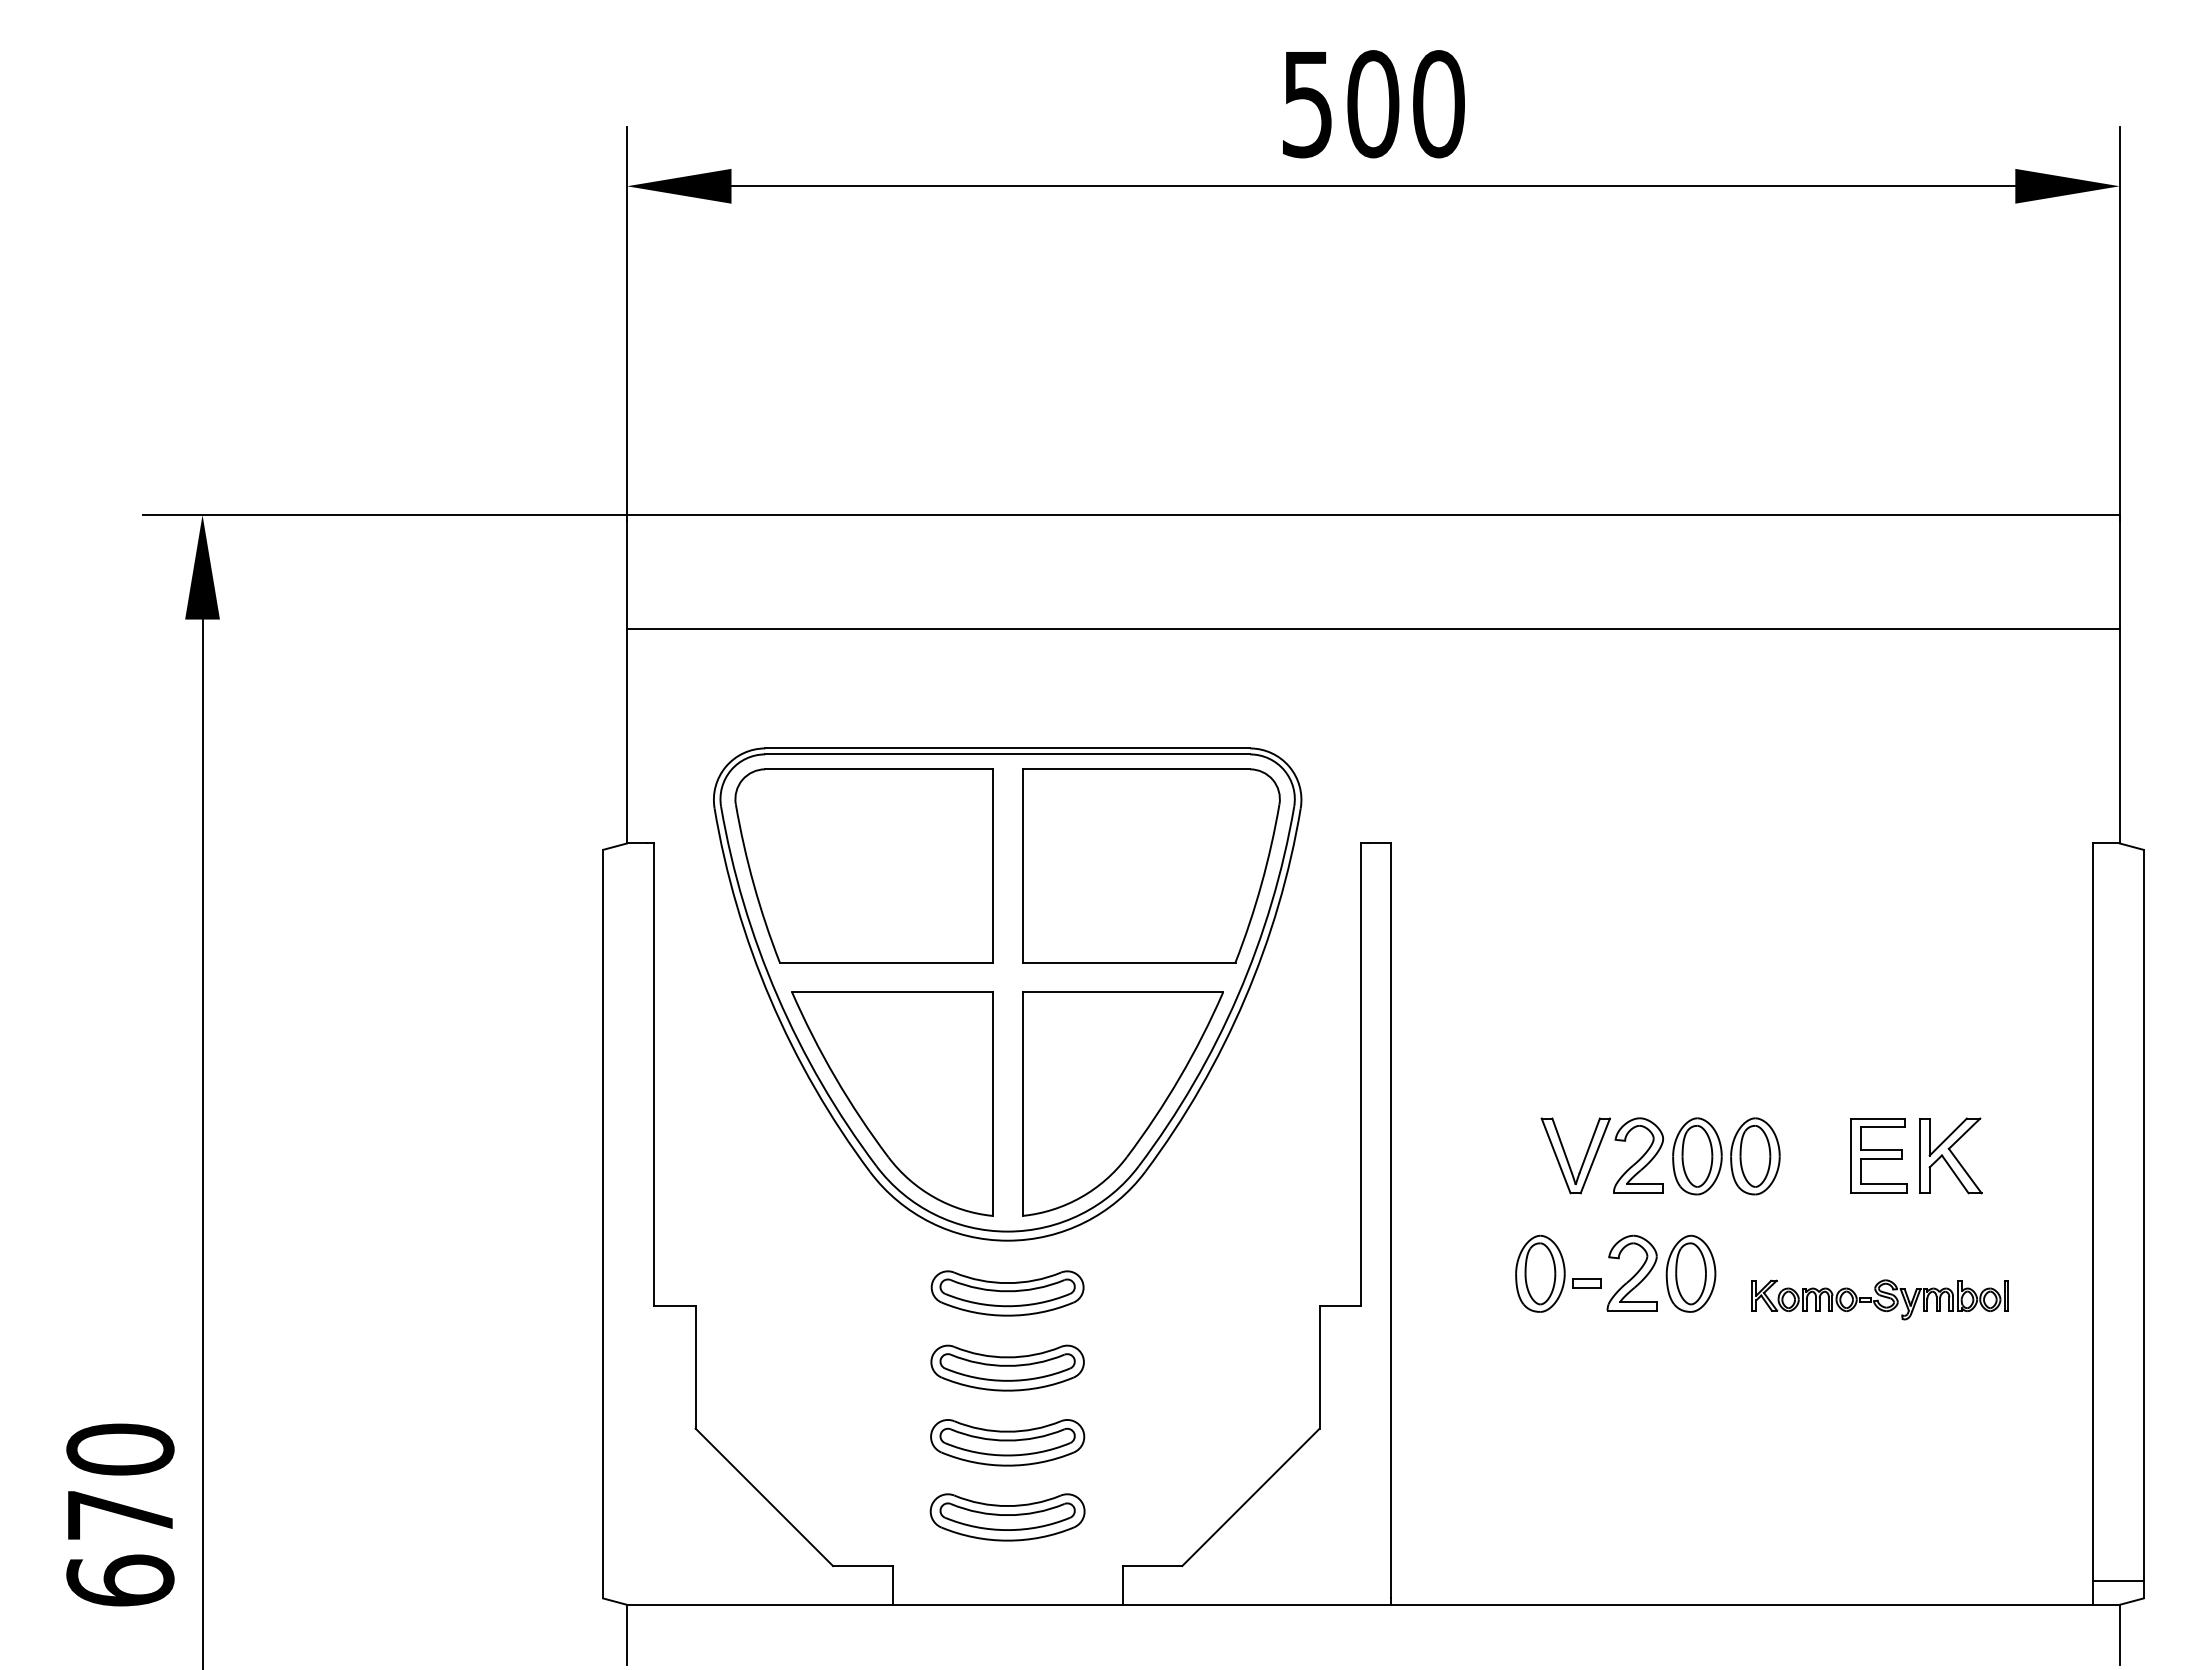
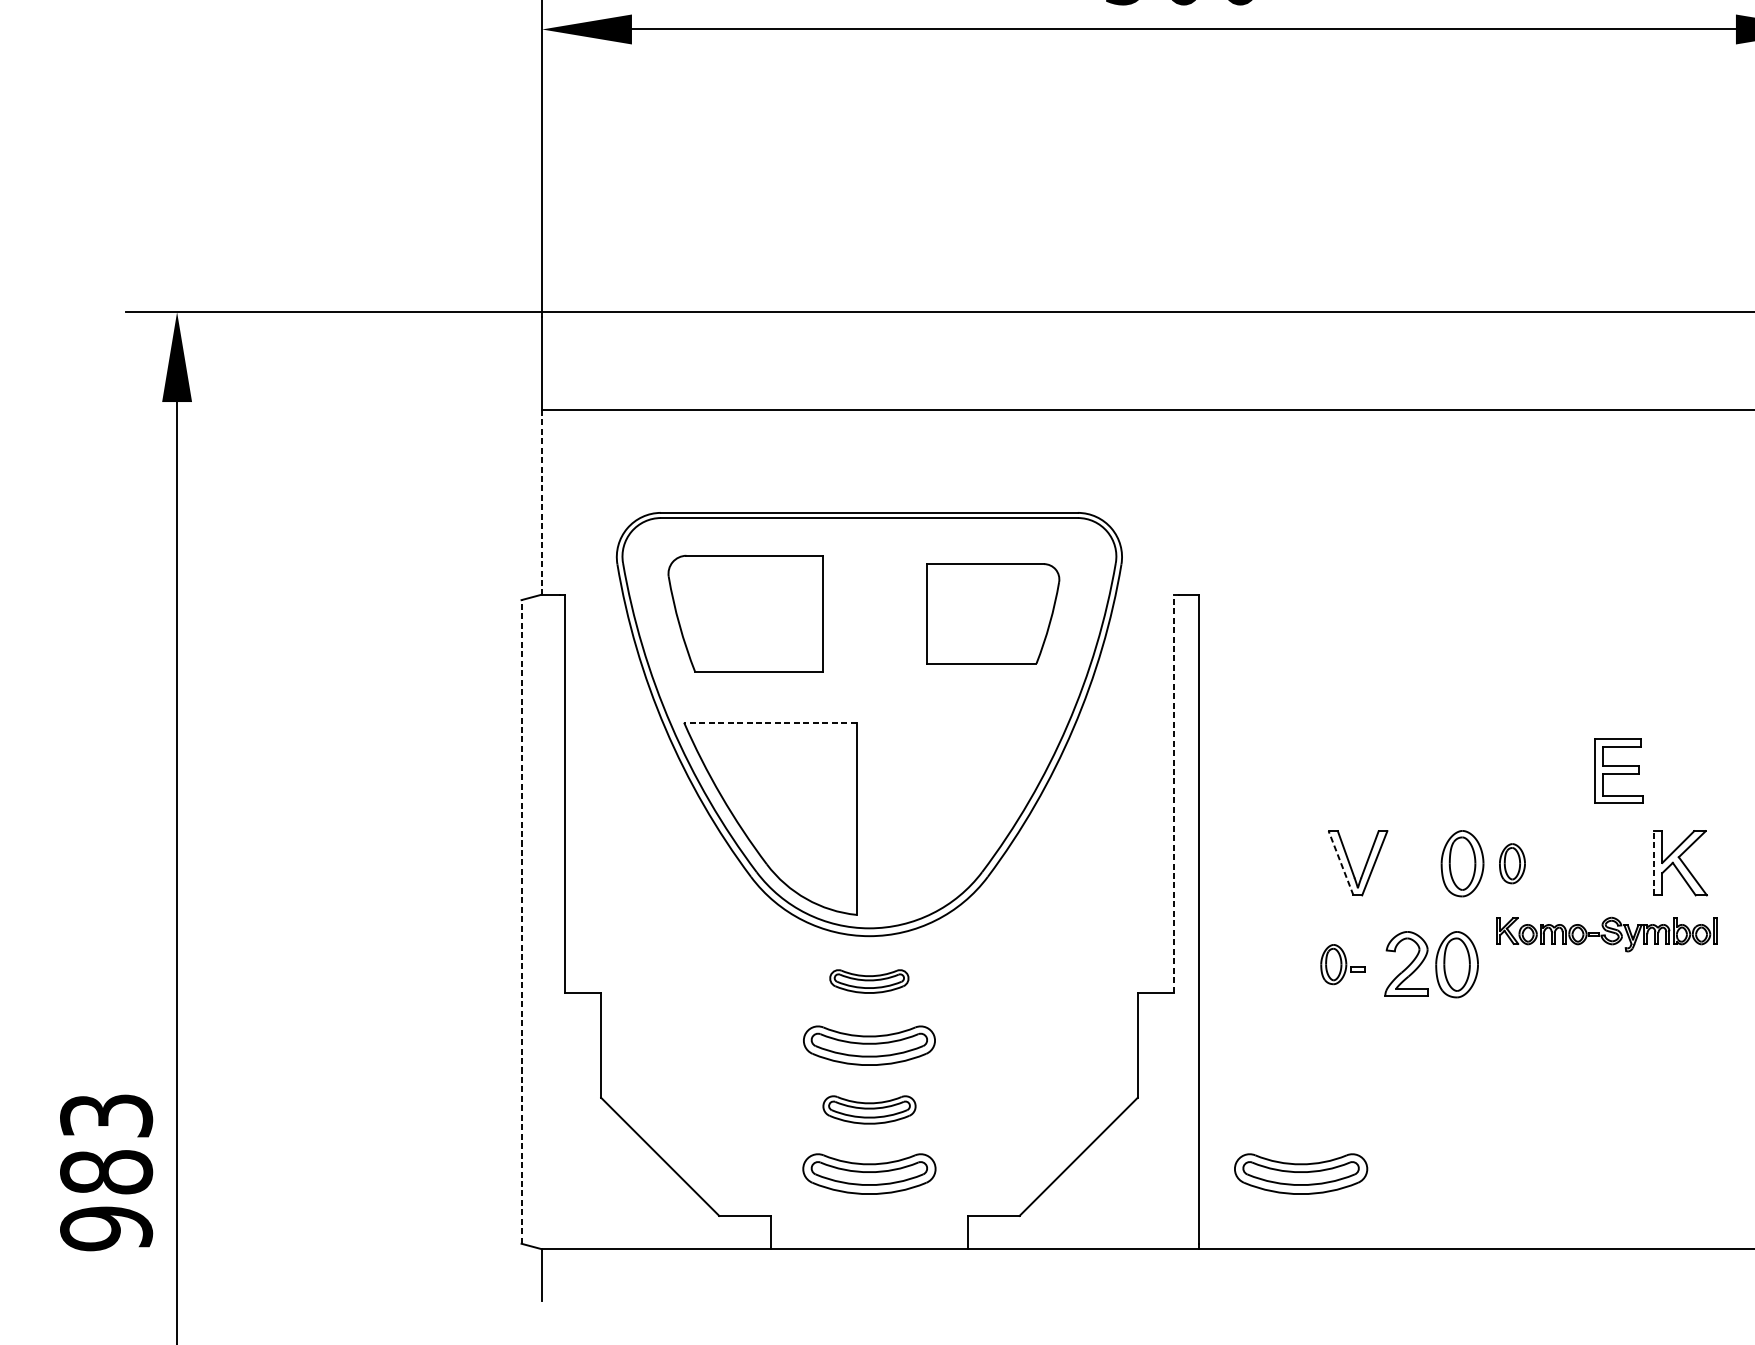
line: (627, 736) -> (542, 502), solid -> dashed
part: (863, 865) -> (745, 613), size x0.7
part: (1151, 865) -> (993, 613), size x0.6
line: (891, 992) -> (769, 722), solid -> dashed
line: (1361, 1074) -> (1173, 793), solid -> dashed
part: (1122, 1103) -> (968, 818), removed
line: (1555, 1155) -> (1340, 862), solid -> dashed
part: (1638, 1155) -> (1411, 862), removed
part: (1878, 1155) -> (1618, 770), moved
line: (1919, 1155) -> (1653, 862), solid -> dashed
part: (1755, 1156) -> (1512, 863), size x0.6
line: (603, 1223) -> (521, 921), solid -> dashed
part: (1558, 1273) -> (1343, 964), size x0.6
part: (1007, 1293) -> (869, 981), size x0.6
part: (1879, 1299) -> (1606, 934), moved
part: (1007, 1442) -> (869, 1109), size x0.7
text: (120, 1515) -> (106, 1172), 670 -> 983
part: (1509, 1517) -> (1300, 1174), added

